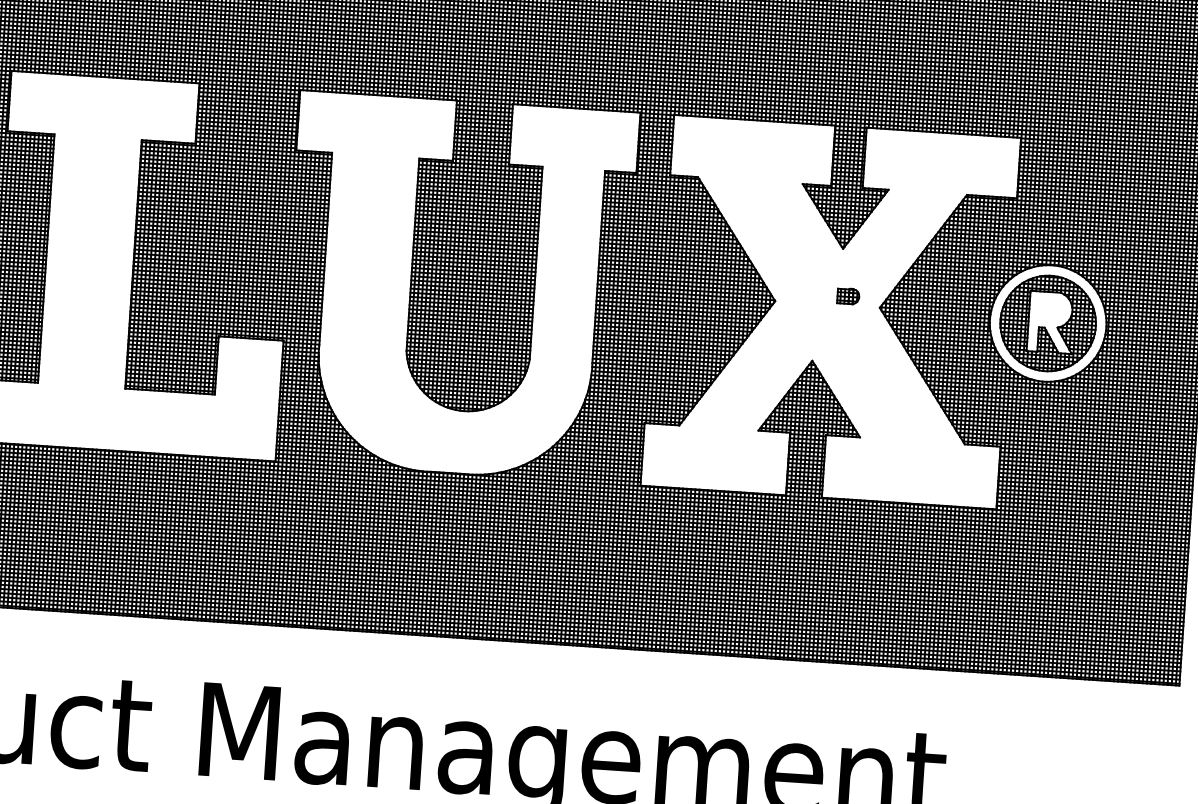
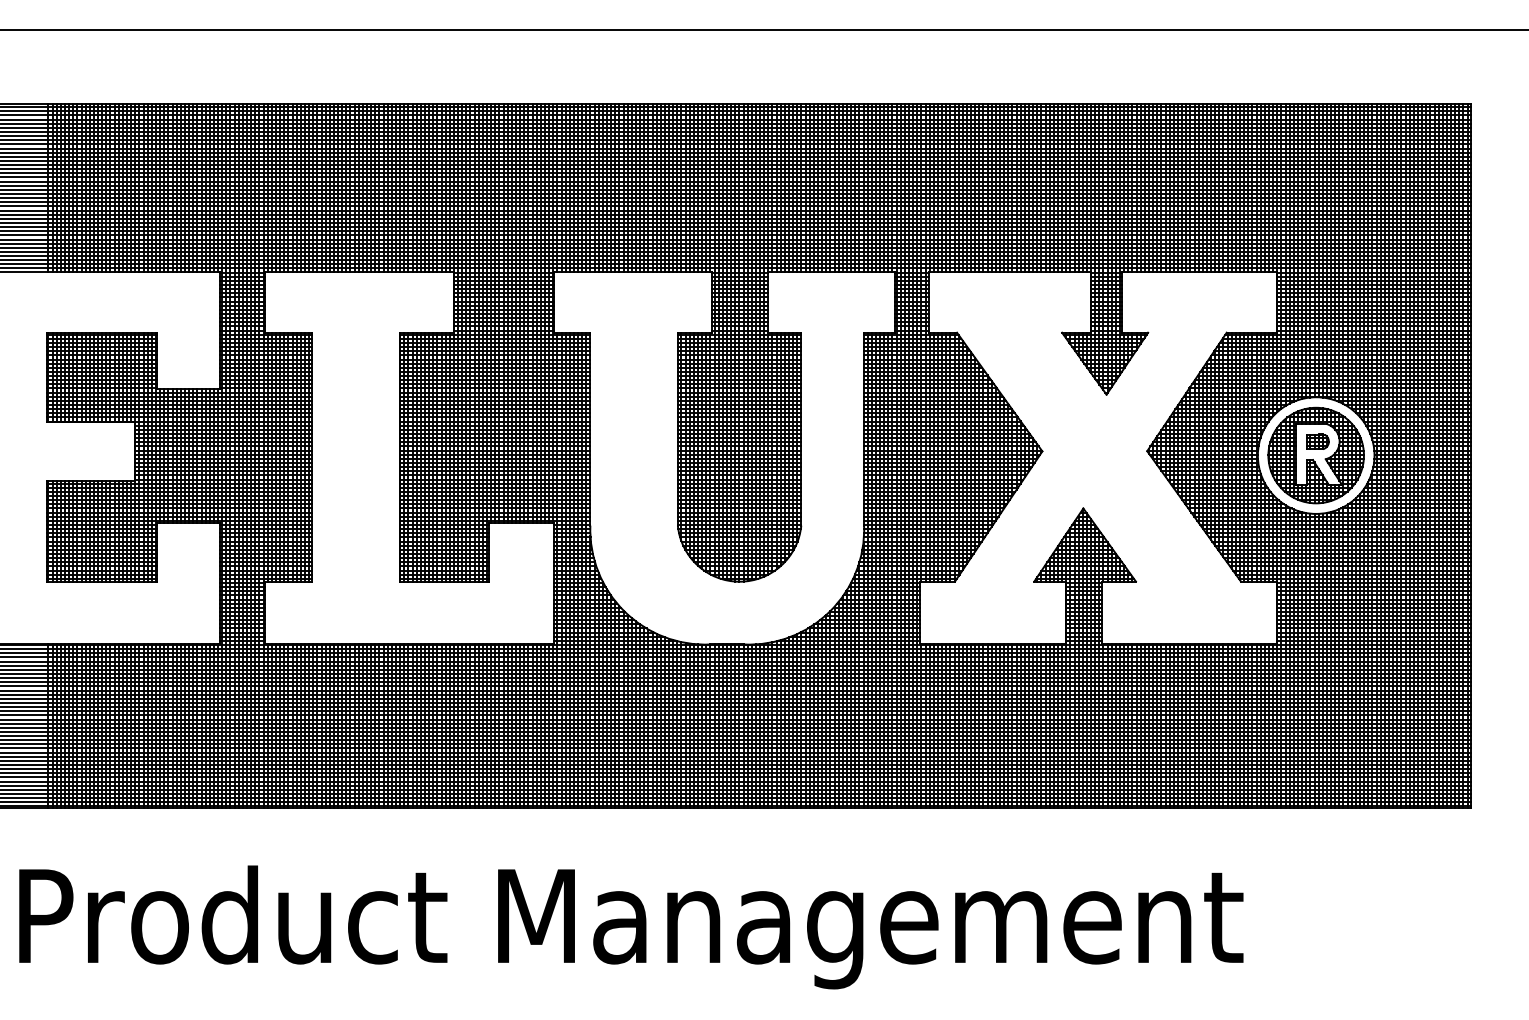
part: (847, 296) -> (1317, 441), moved

